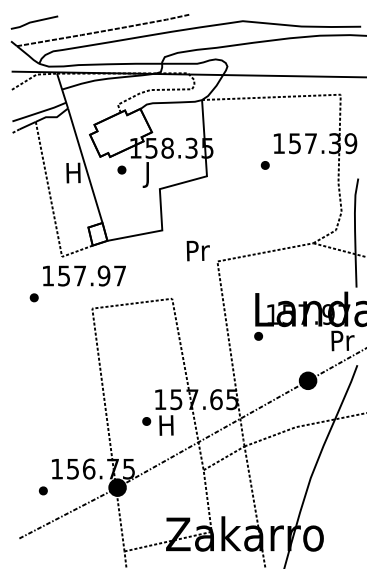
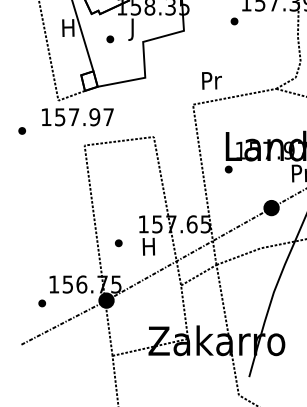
part: (121, 169) -> (109, 38), moved
text: (197, 250) -> (211, 80), moved
part: (33, 297) -> (21, 130), moved
part: (146, 421) -> (118, 243), moved

